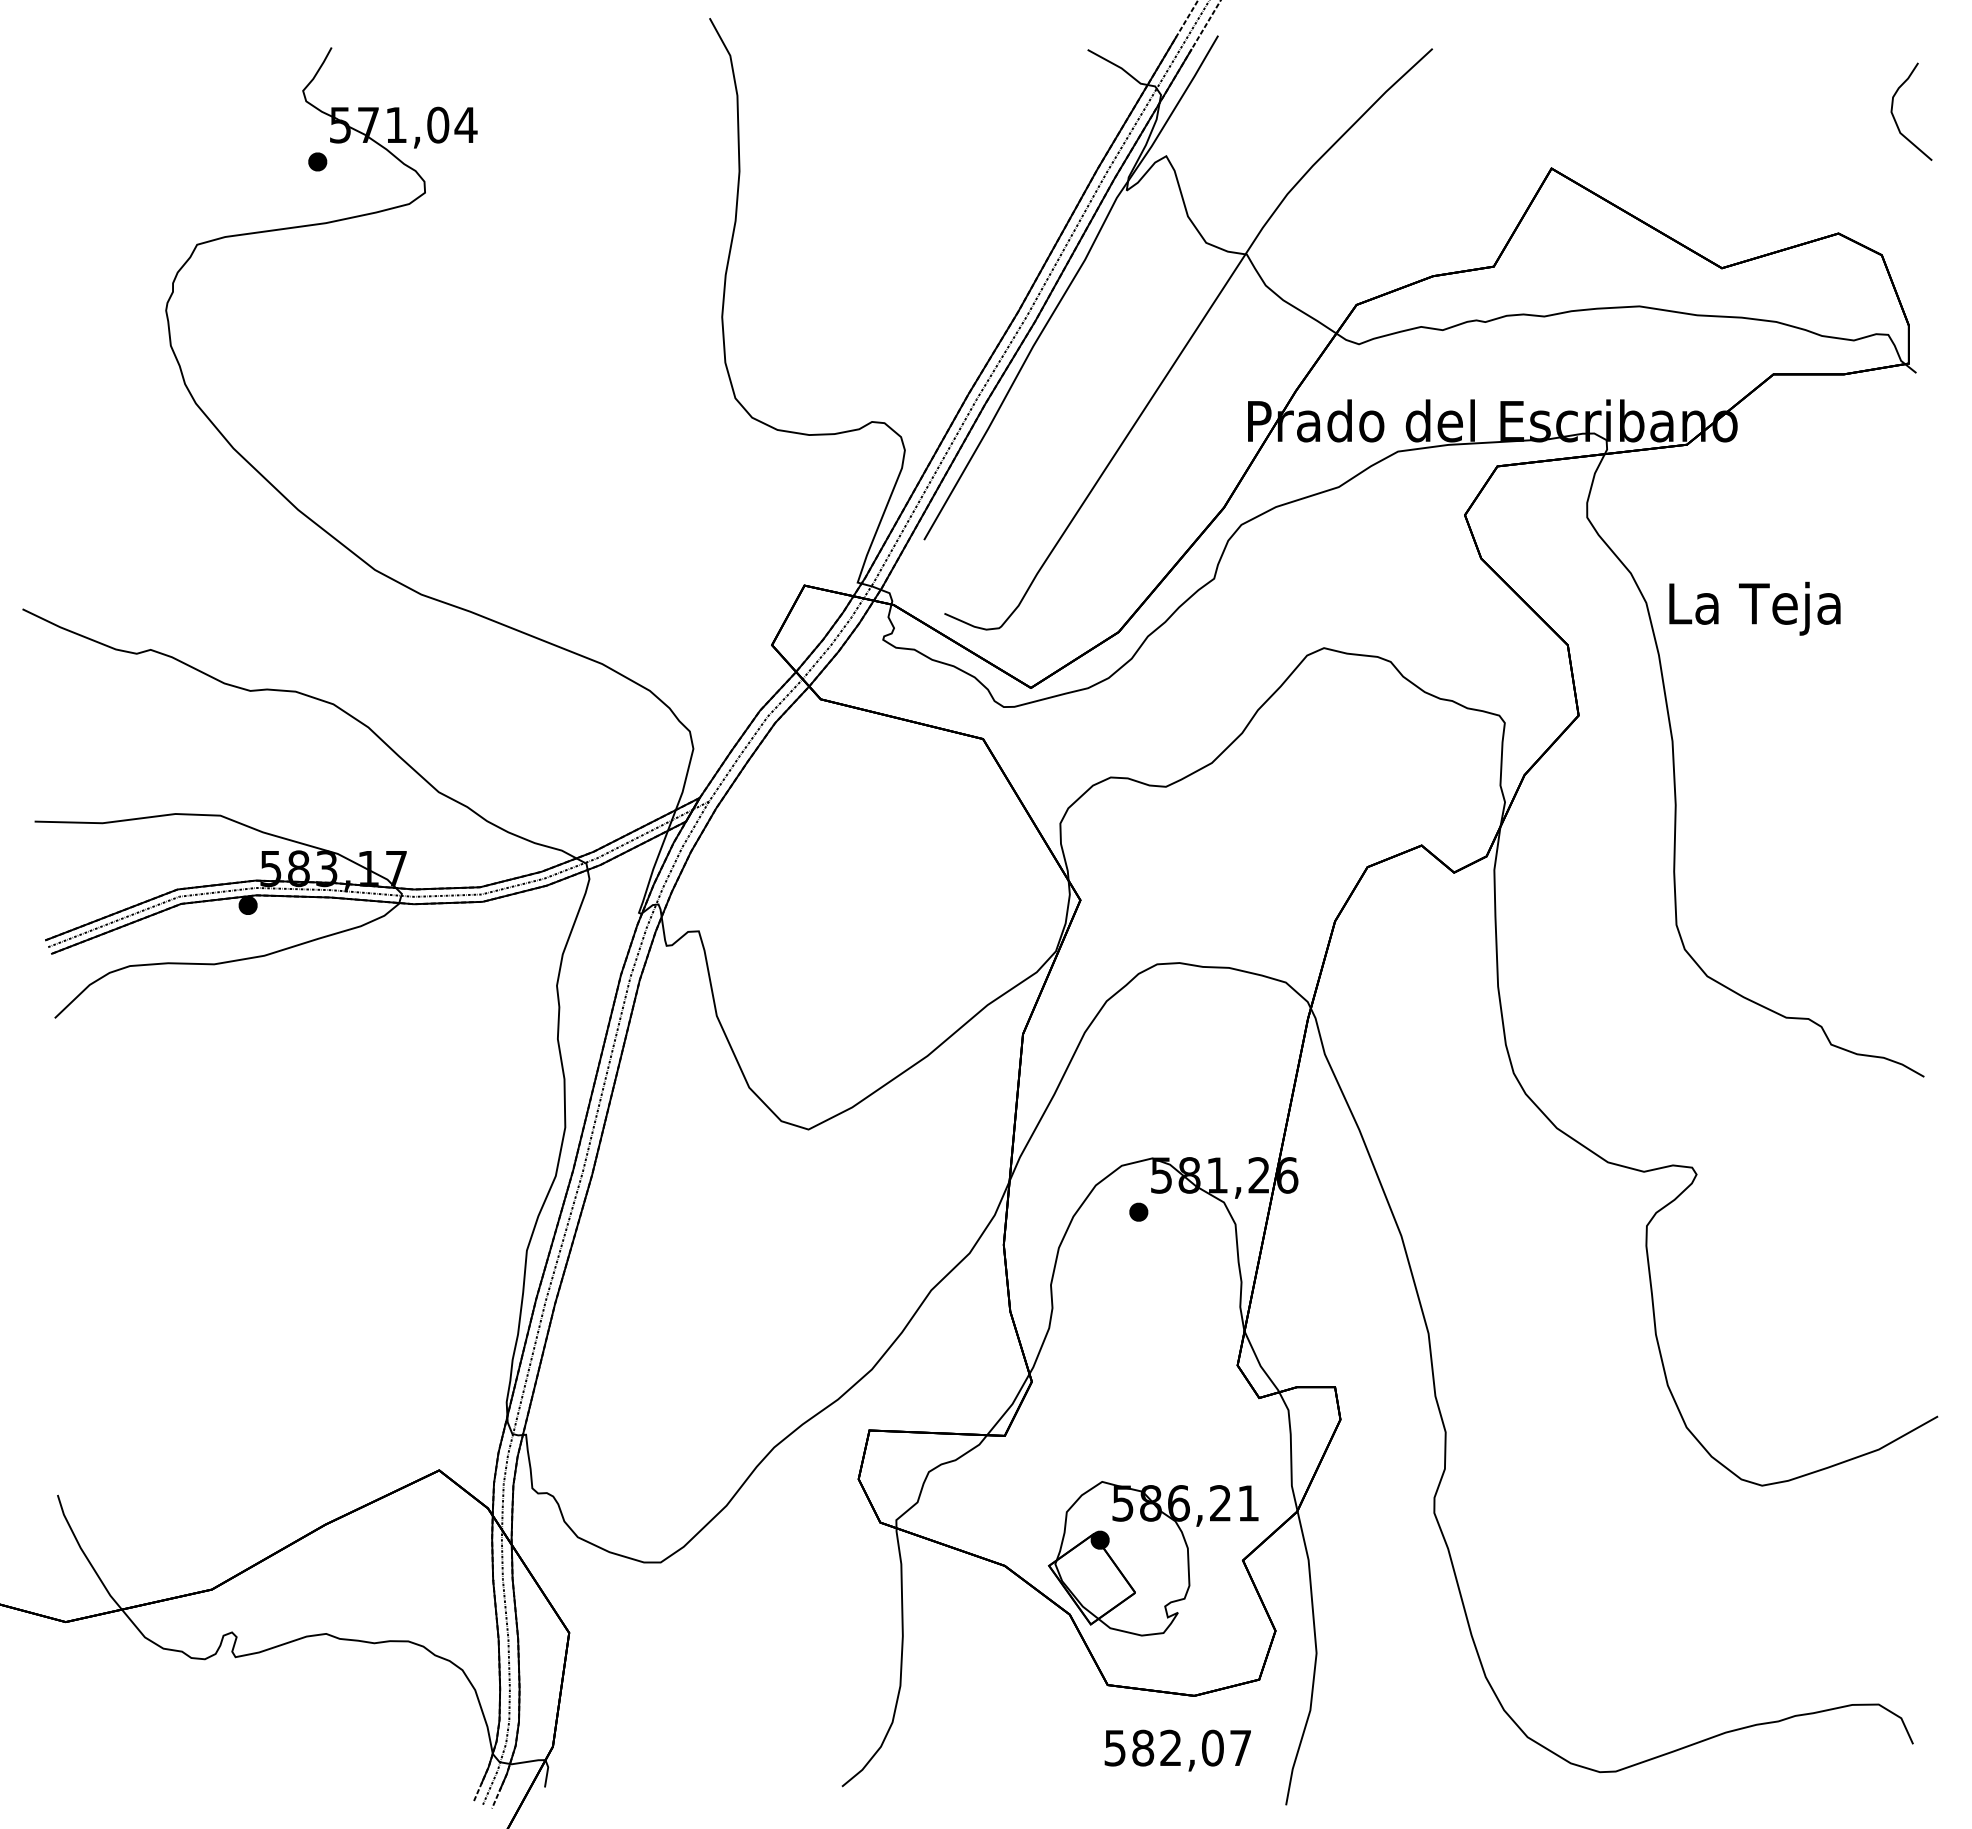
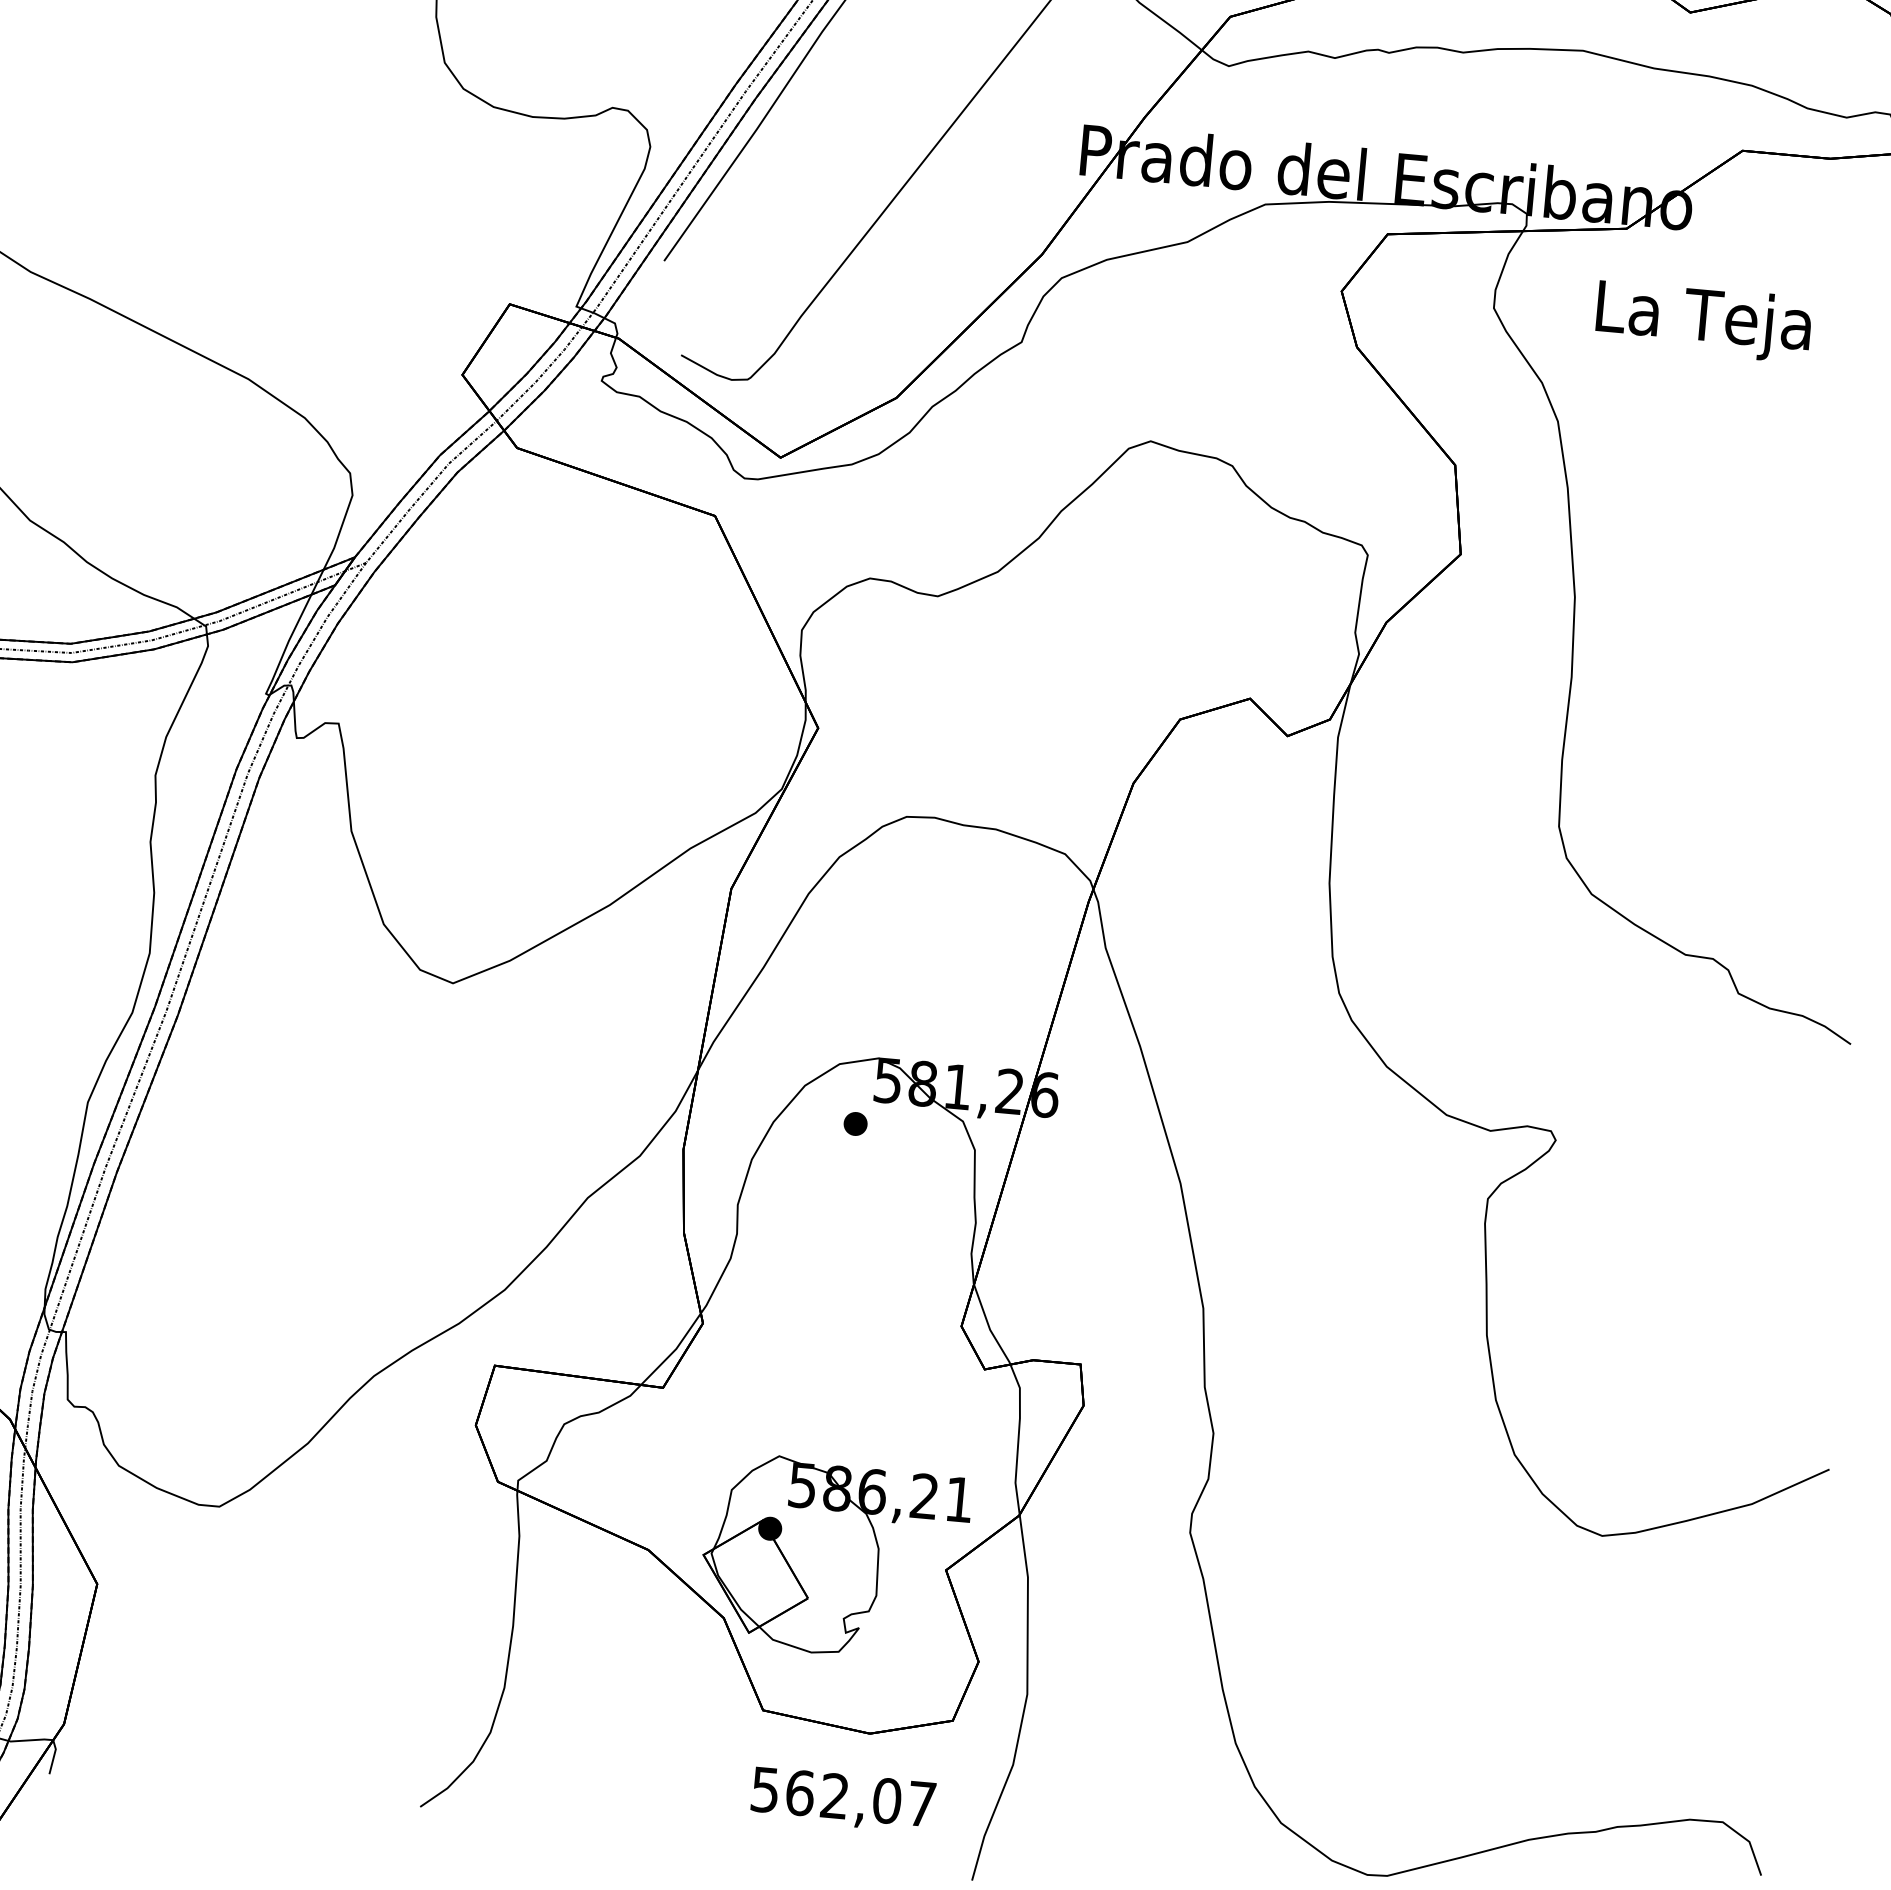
text: (1754, 608) -> (1703, 320), moved
text: (1143, 1747) -> (800, 1792), 582,07 -> 562,07

